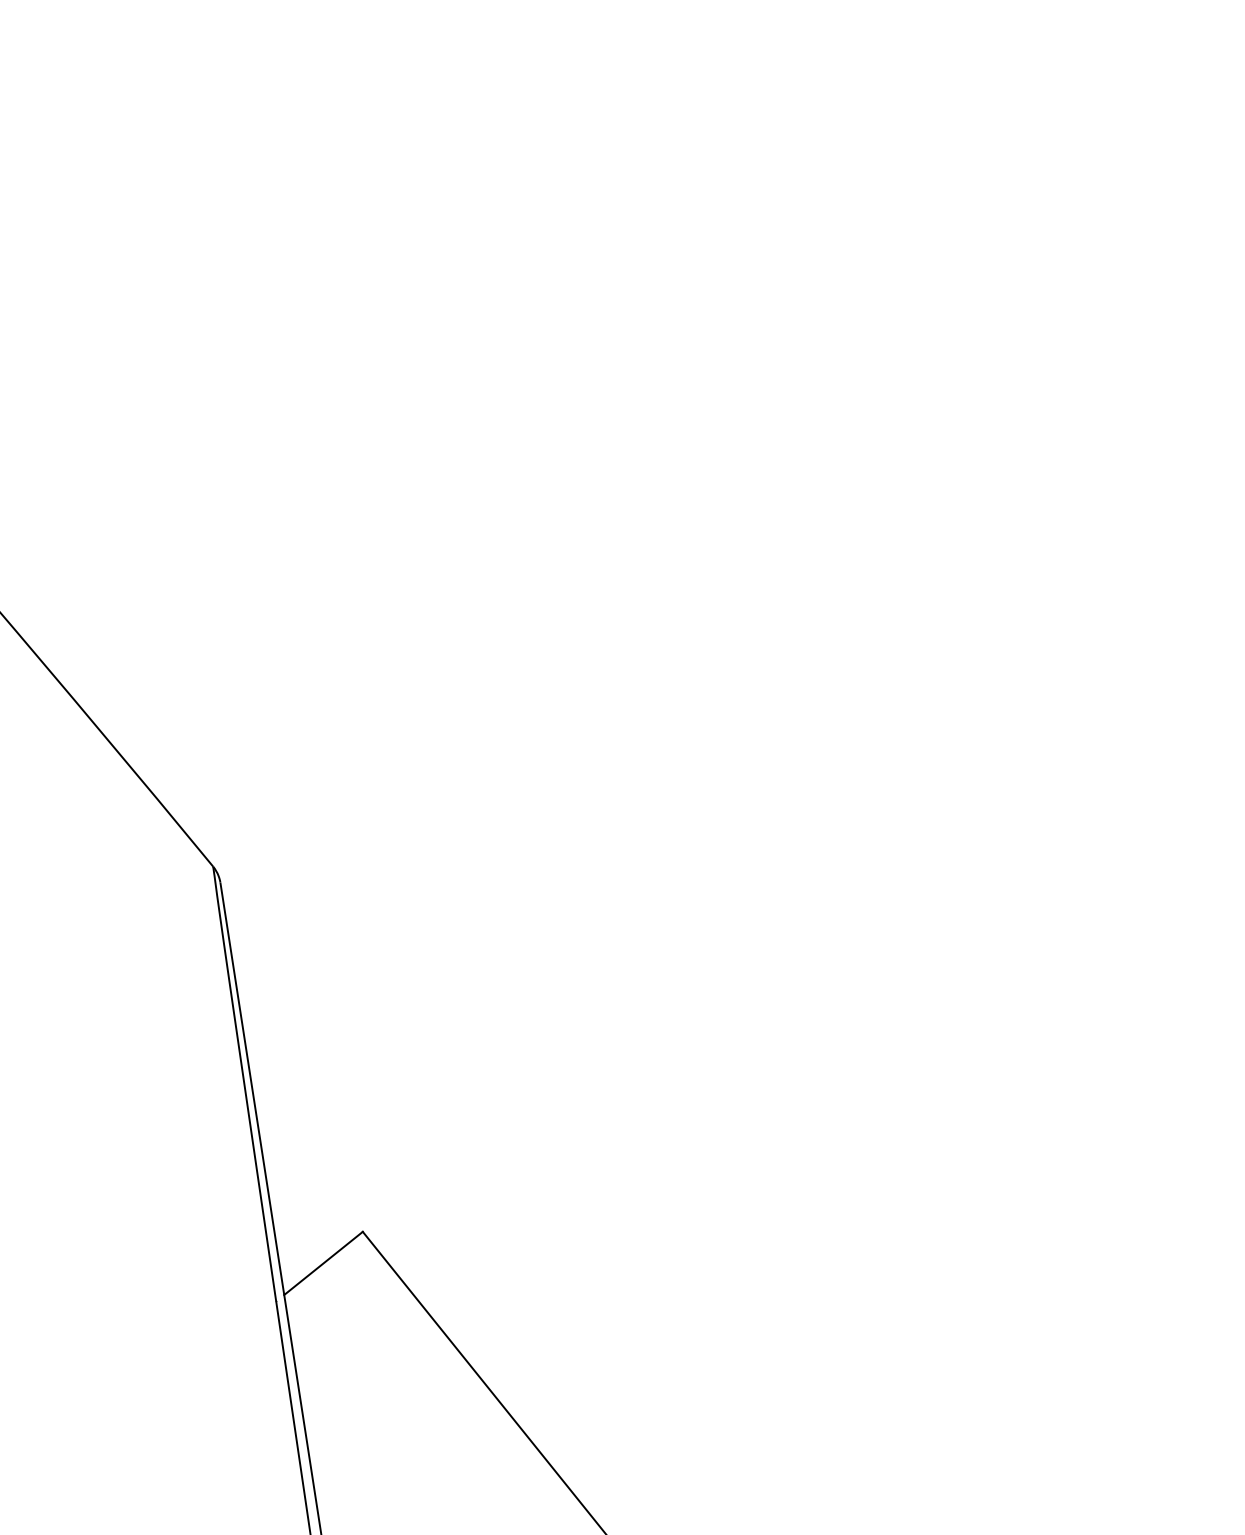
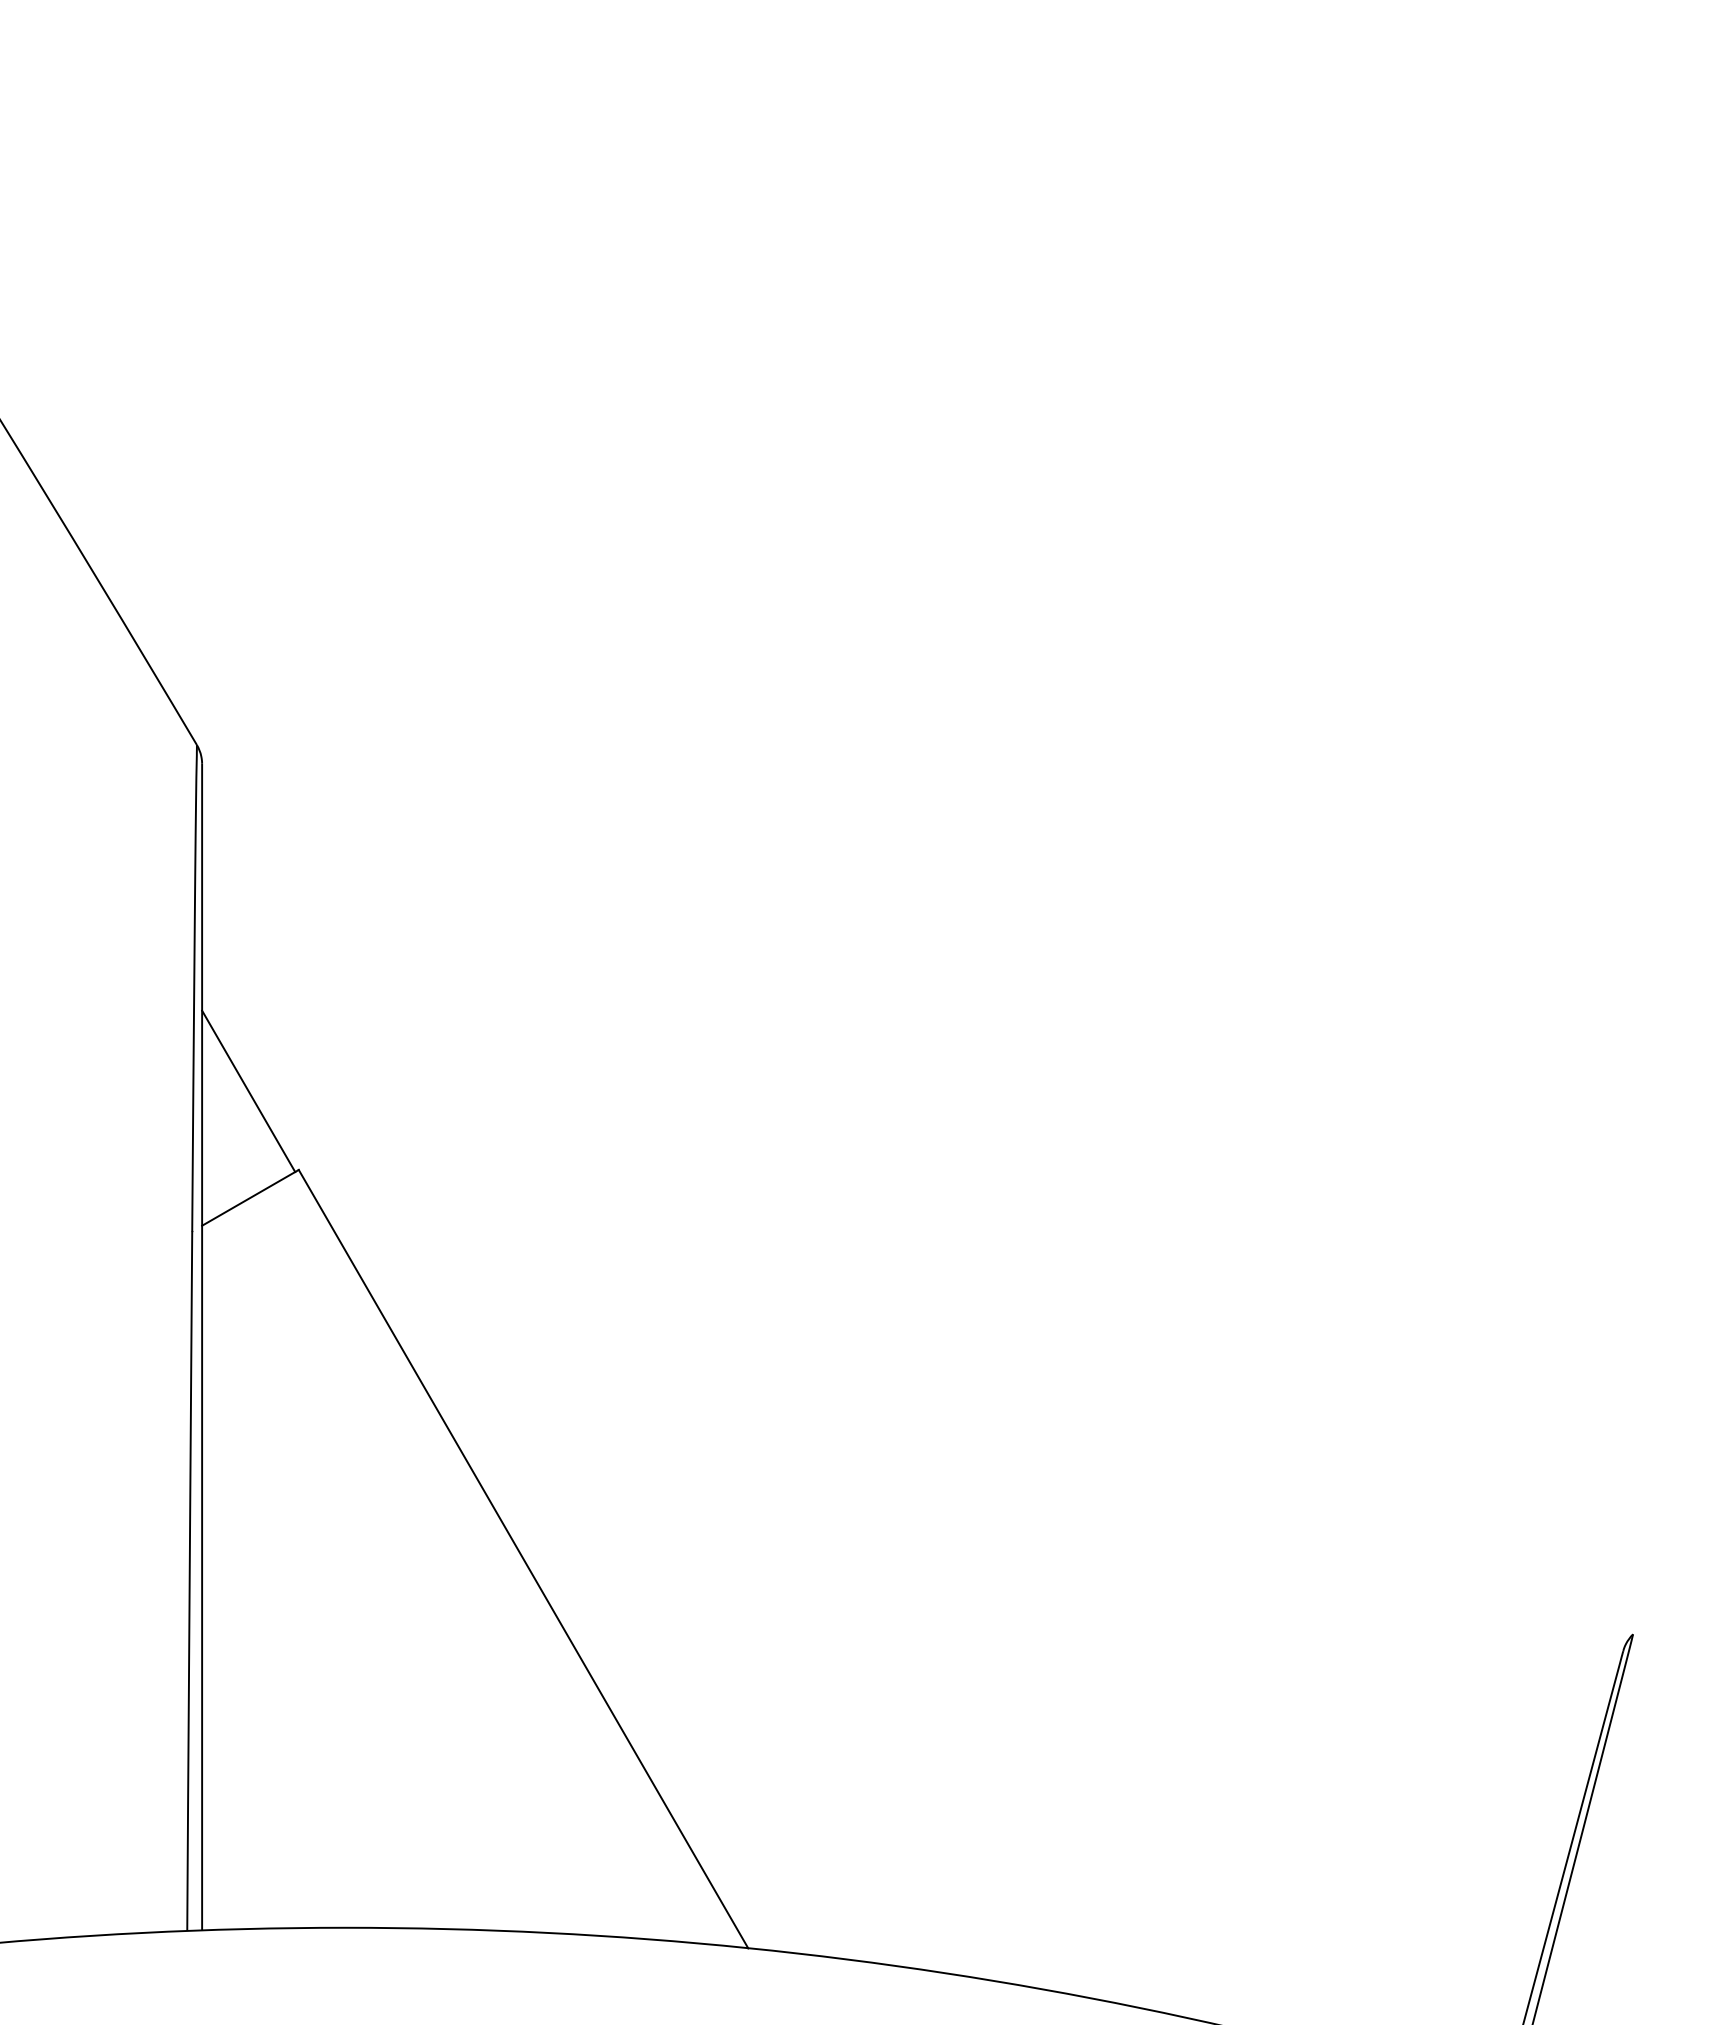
line: (307, 1168) -> (248, 1091), added

